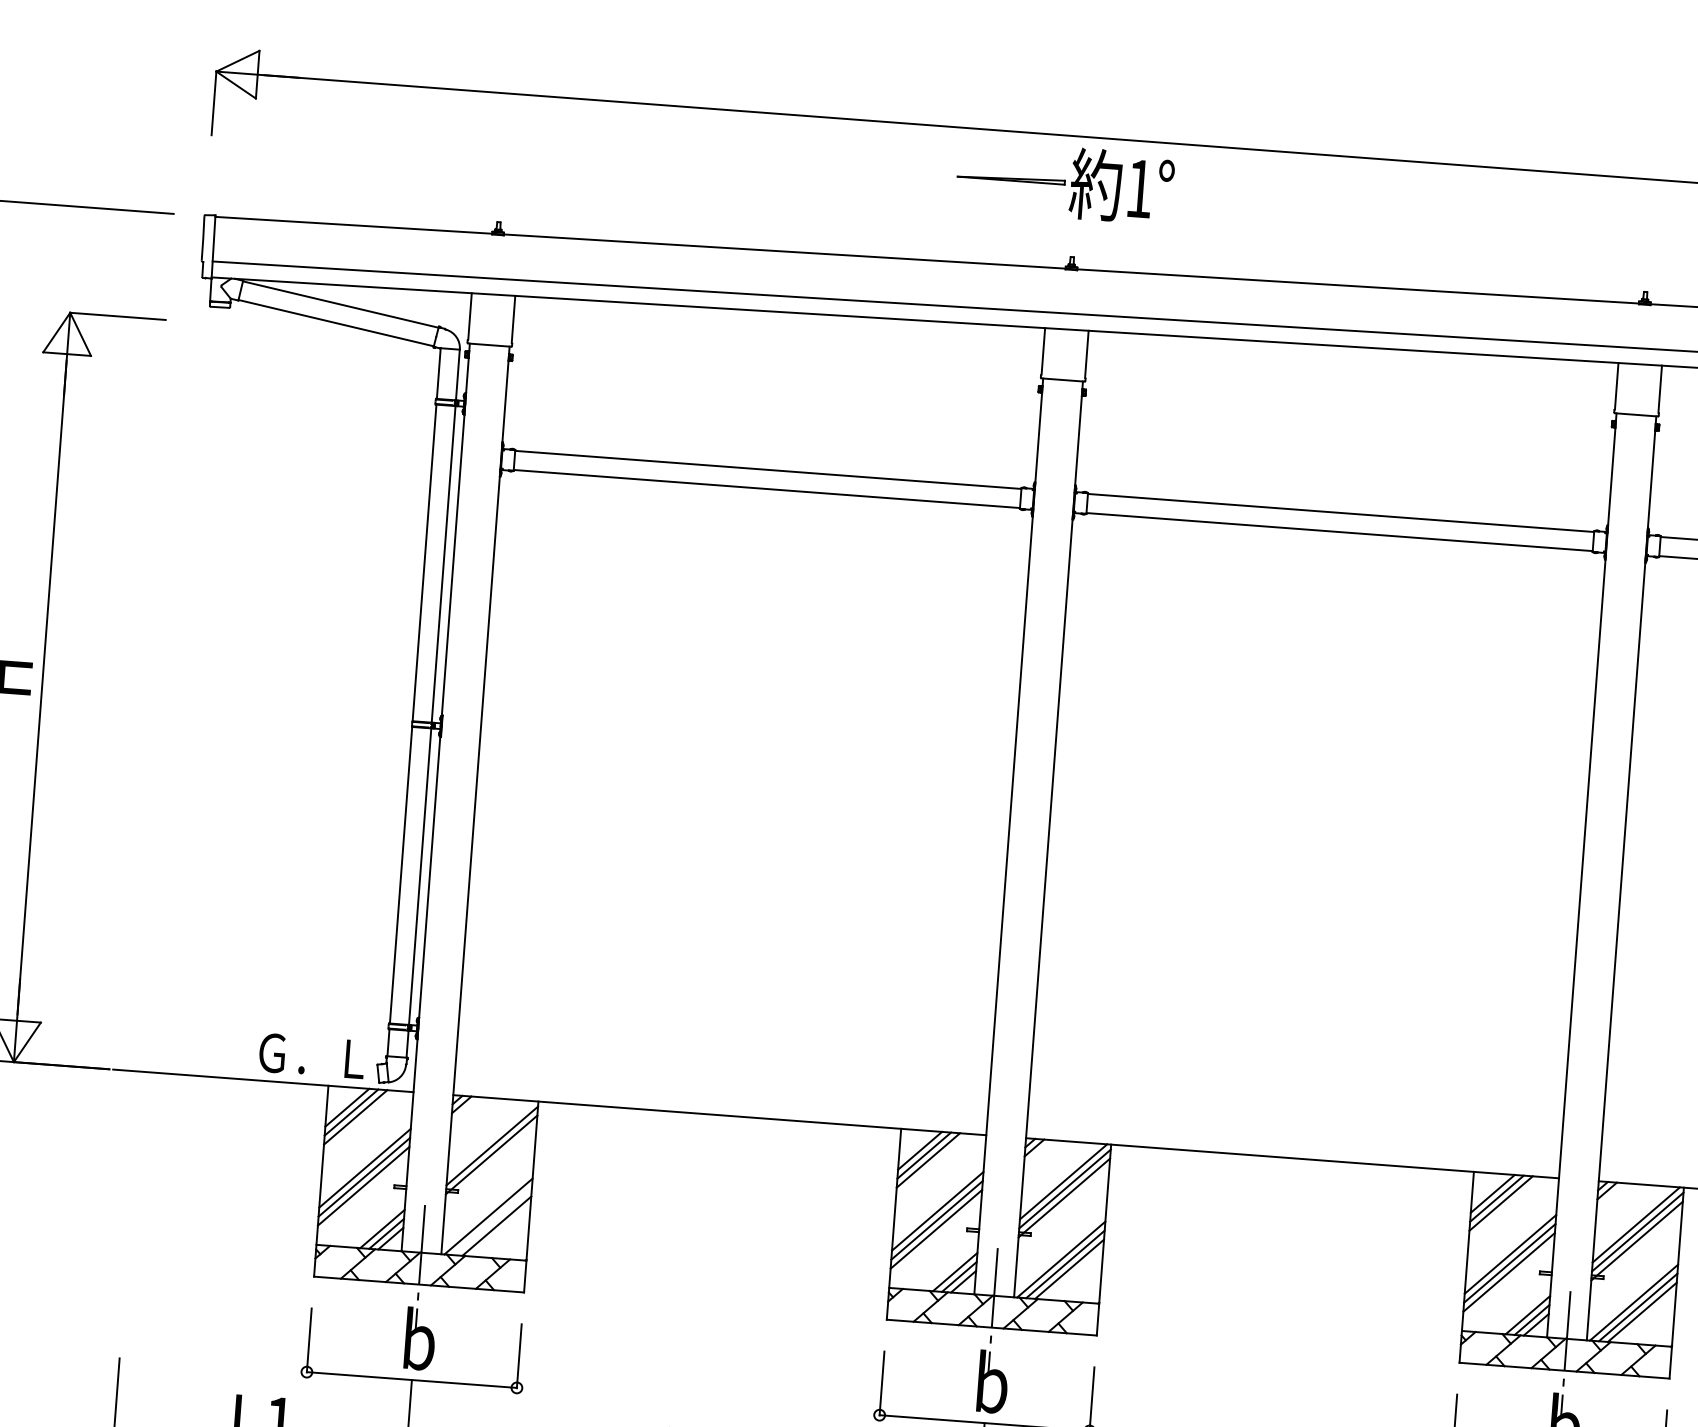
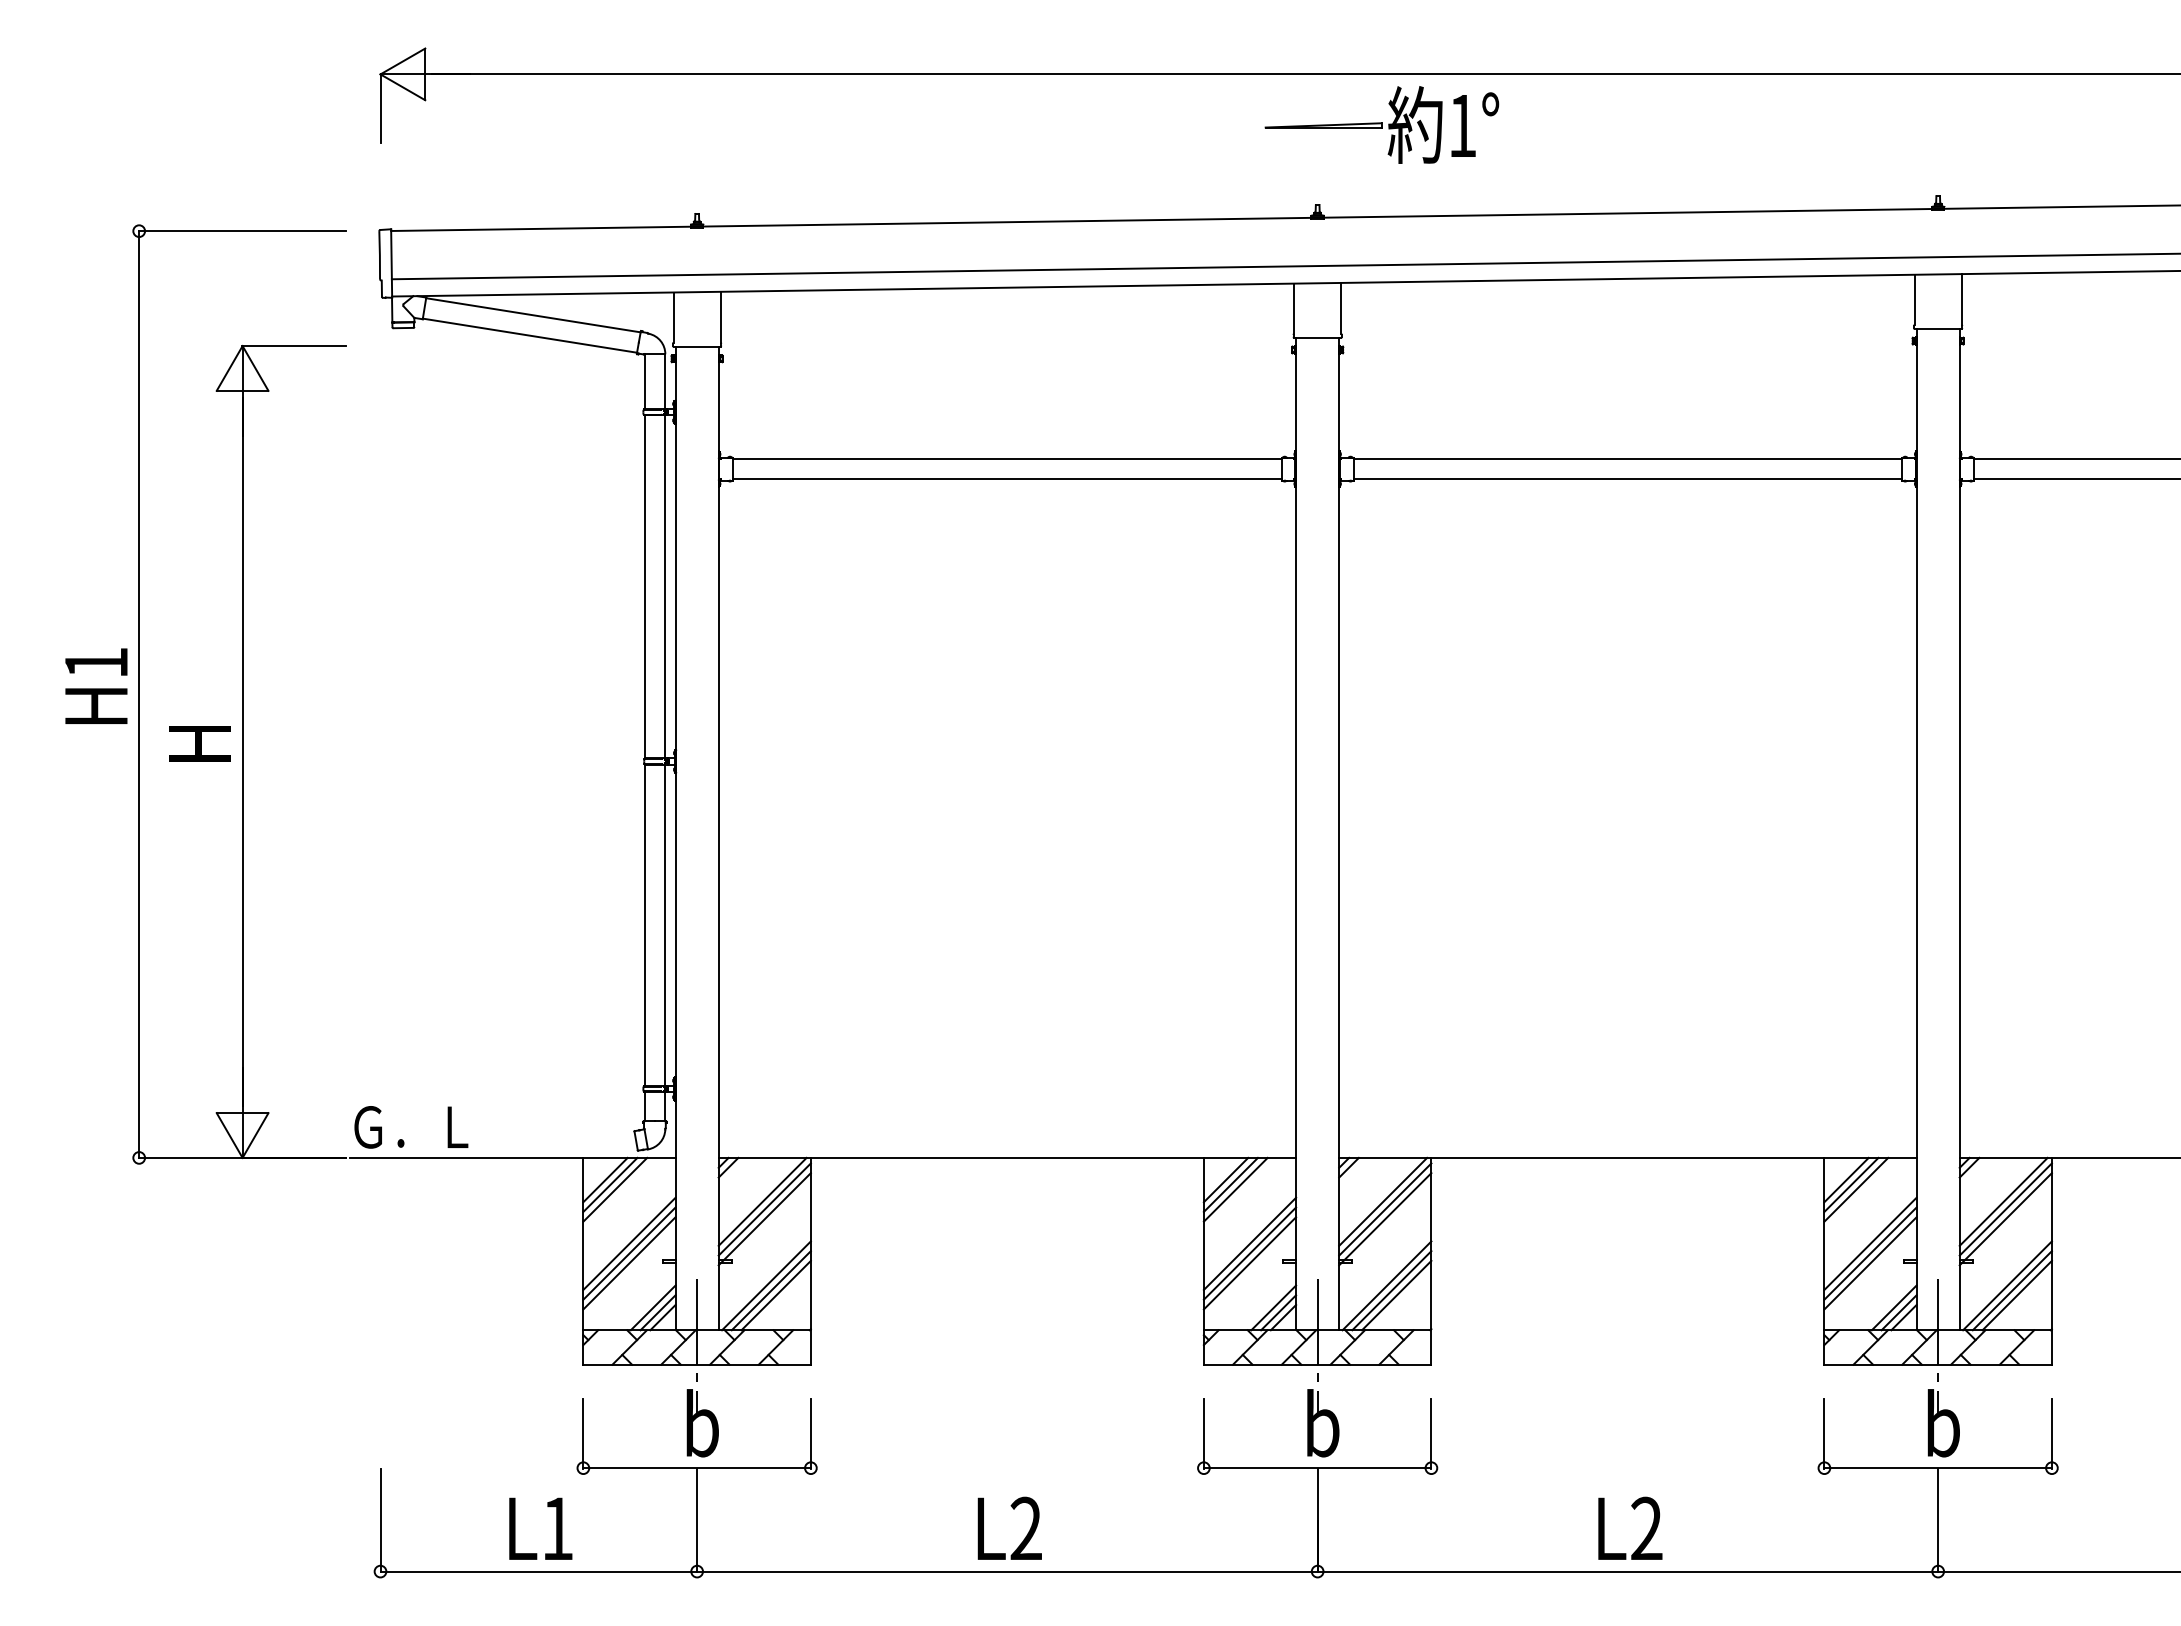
part: (1064, 181) -> (1381, 124), moved
text: (312, 1056) -> (411, 1127), moved
line: (490, 1138) -> (762, 1201), added
line: (491, 1221) -> (770, 1290), added

